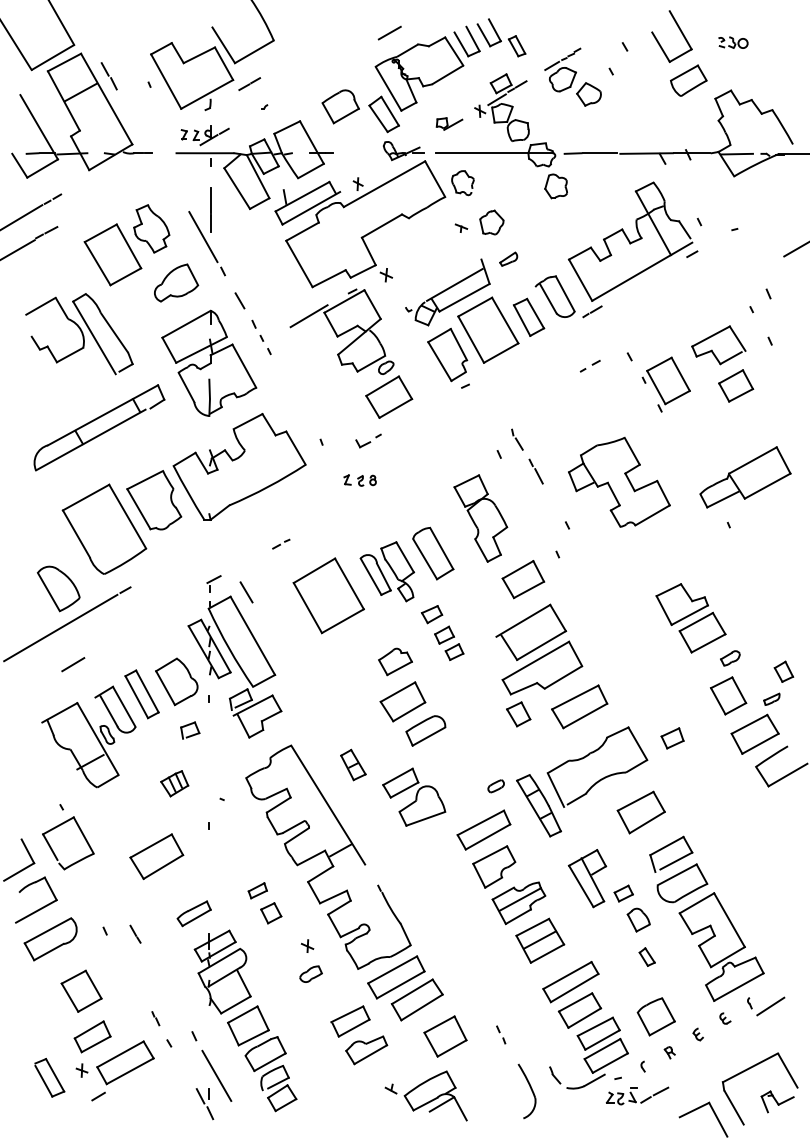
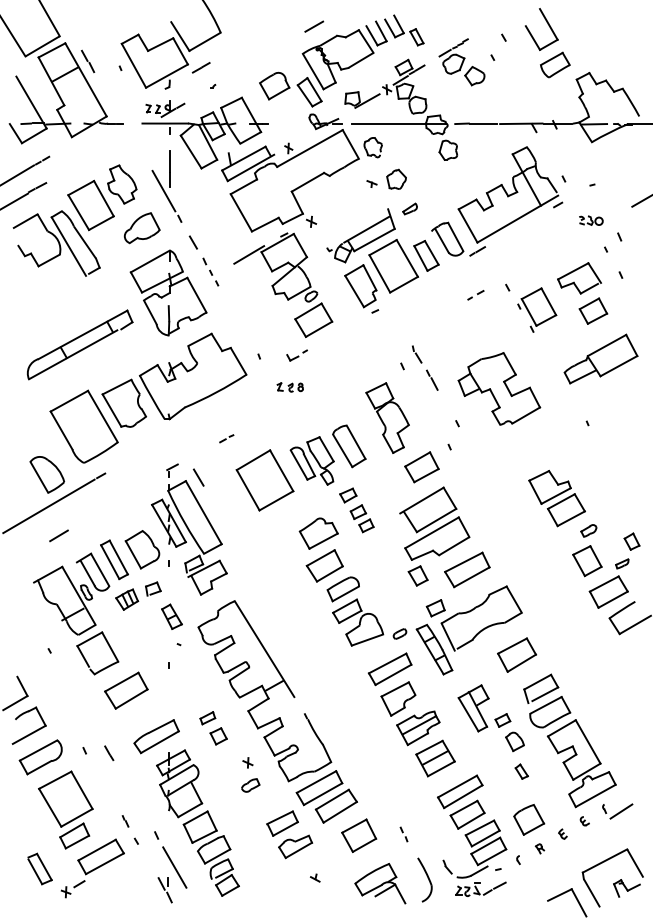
part: (733, 42) -> (591, 220), moved
part: (449, 123) -> (362, 99), size x1.67
part: (79, 334) -> (56, 243), moved
part: (745, 477) -> (601, 359), moved
part: (395, 661) -> (318, 533), size x1.43
part: (672, 738) -> (435, 608), moved
part: (353, 764) -> (172, 616), moved
part: (174, 783) -> (126, 599), moved
part: (414, 796) -> (358, 622), moved
part: (82, 835) -> (109, 647), moved
part: (193, 913) -> (155, 736), size x1.67
part: (81, 991) -> (65, 799), size x1.67
part: (81, 1070) -> (65, 892), moved
part: (435, 1095) -> (380, 883), moved
part: (637, 1095) -> (480, 888), moved

